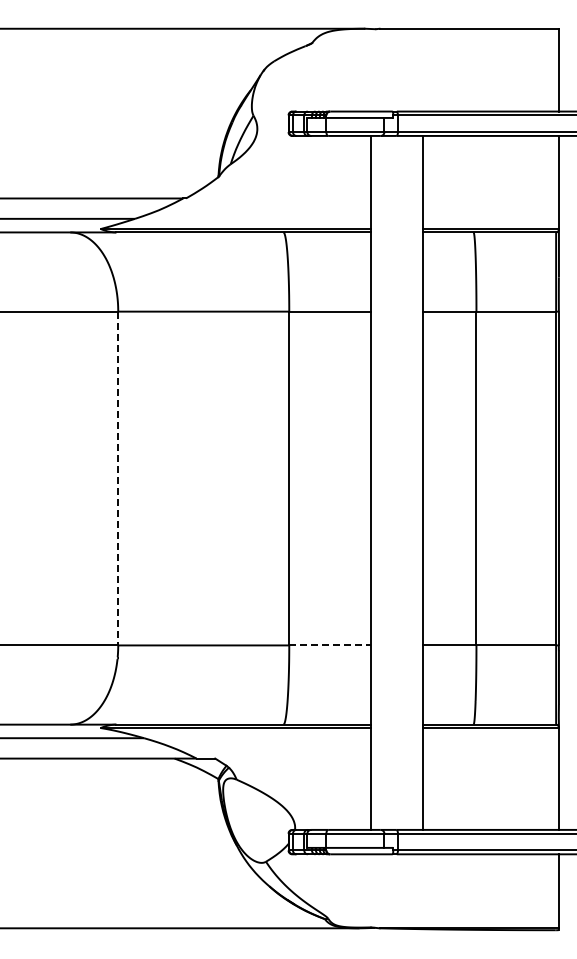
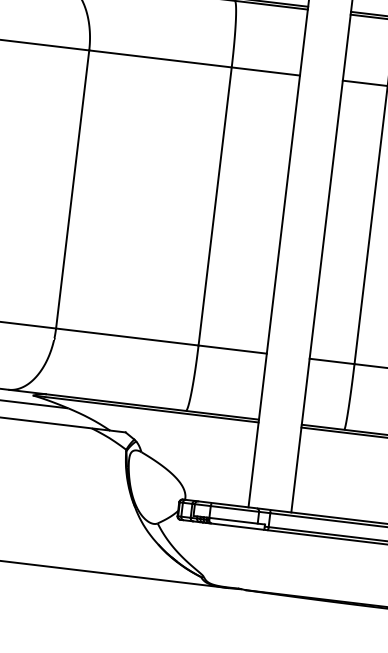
line: (118, 478) -> (72, 189), dashed -> solid
line: (330, 645) -> (232, 349), dashed -> solid

